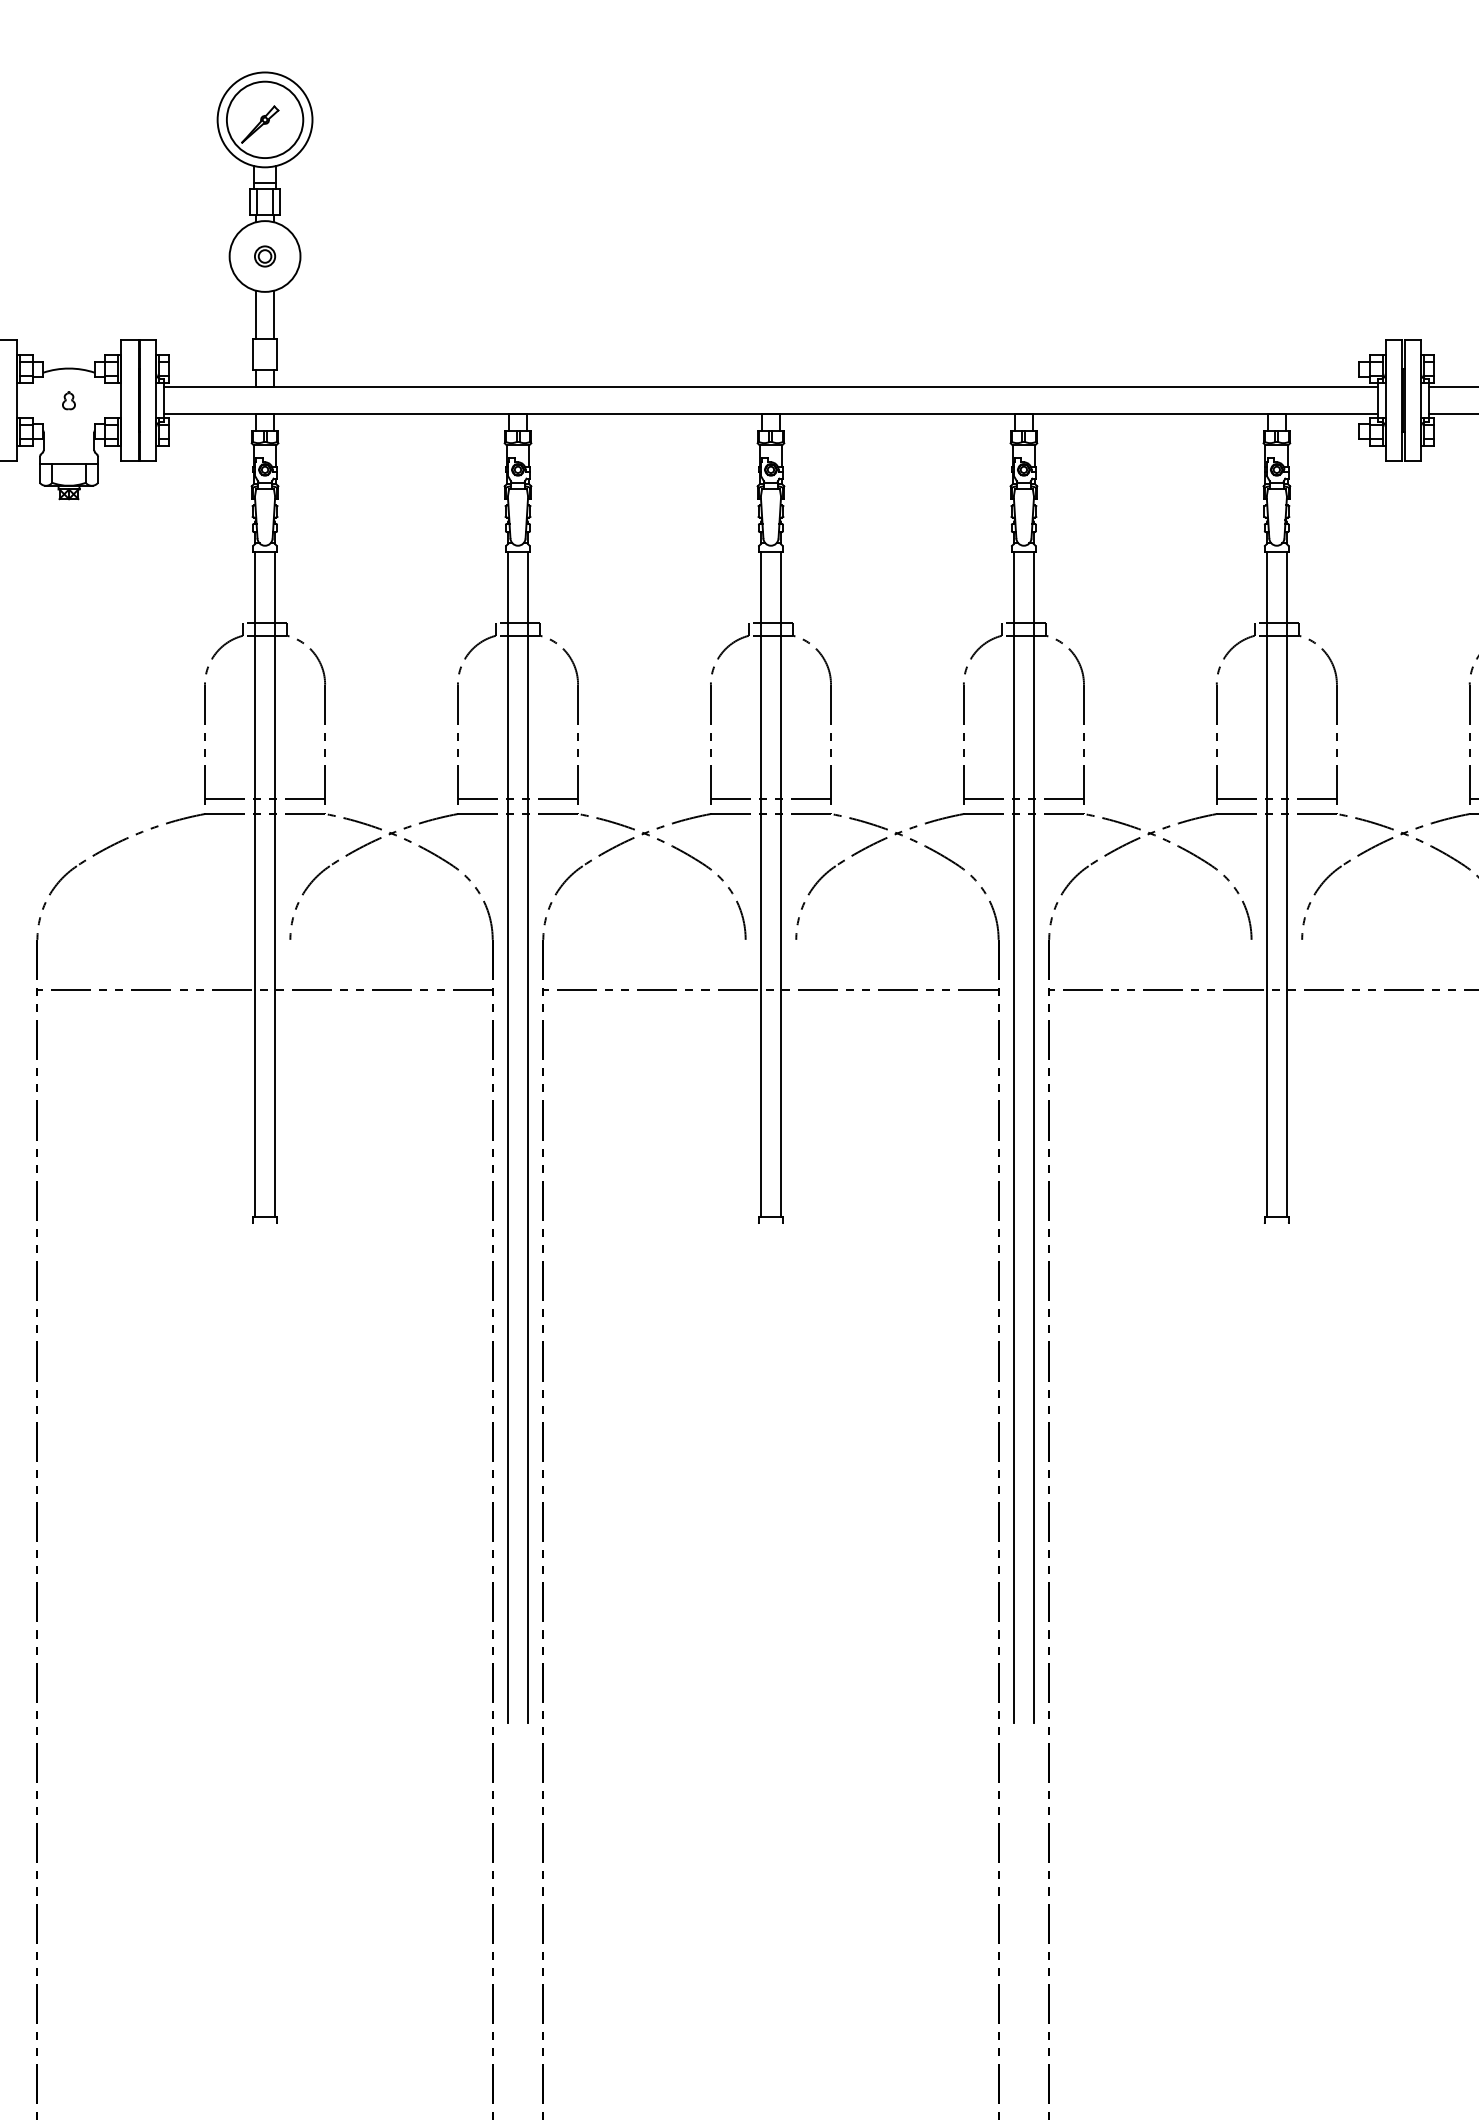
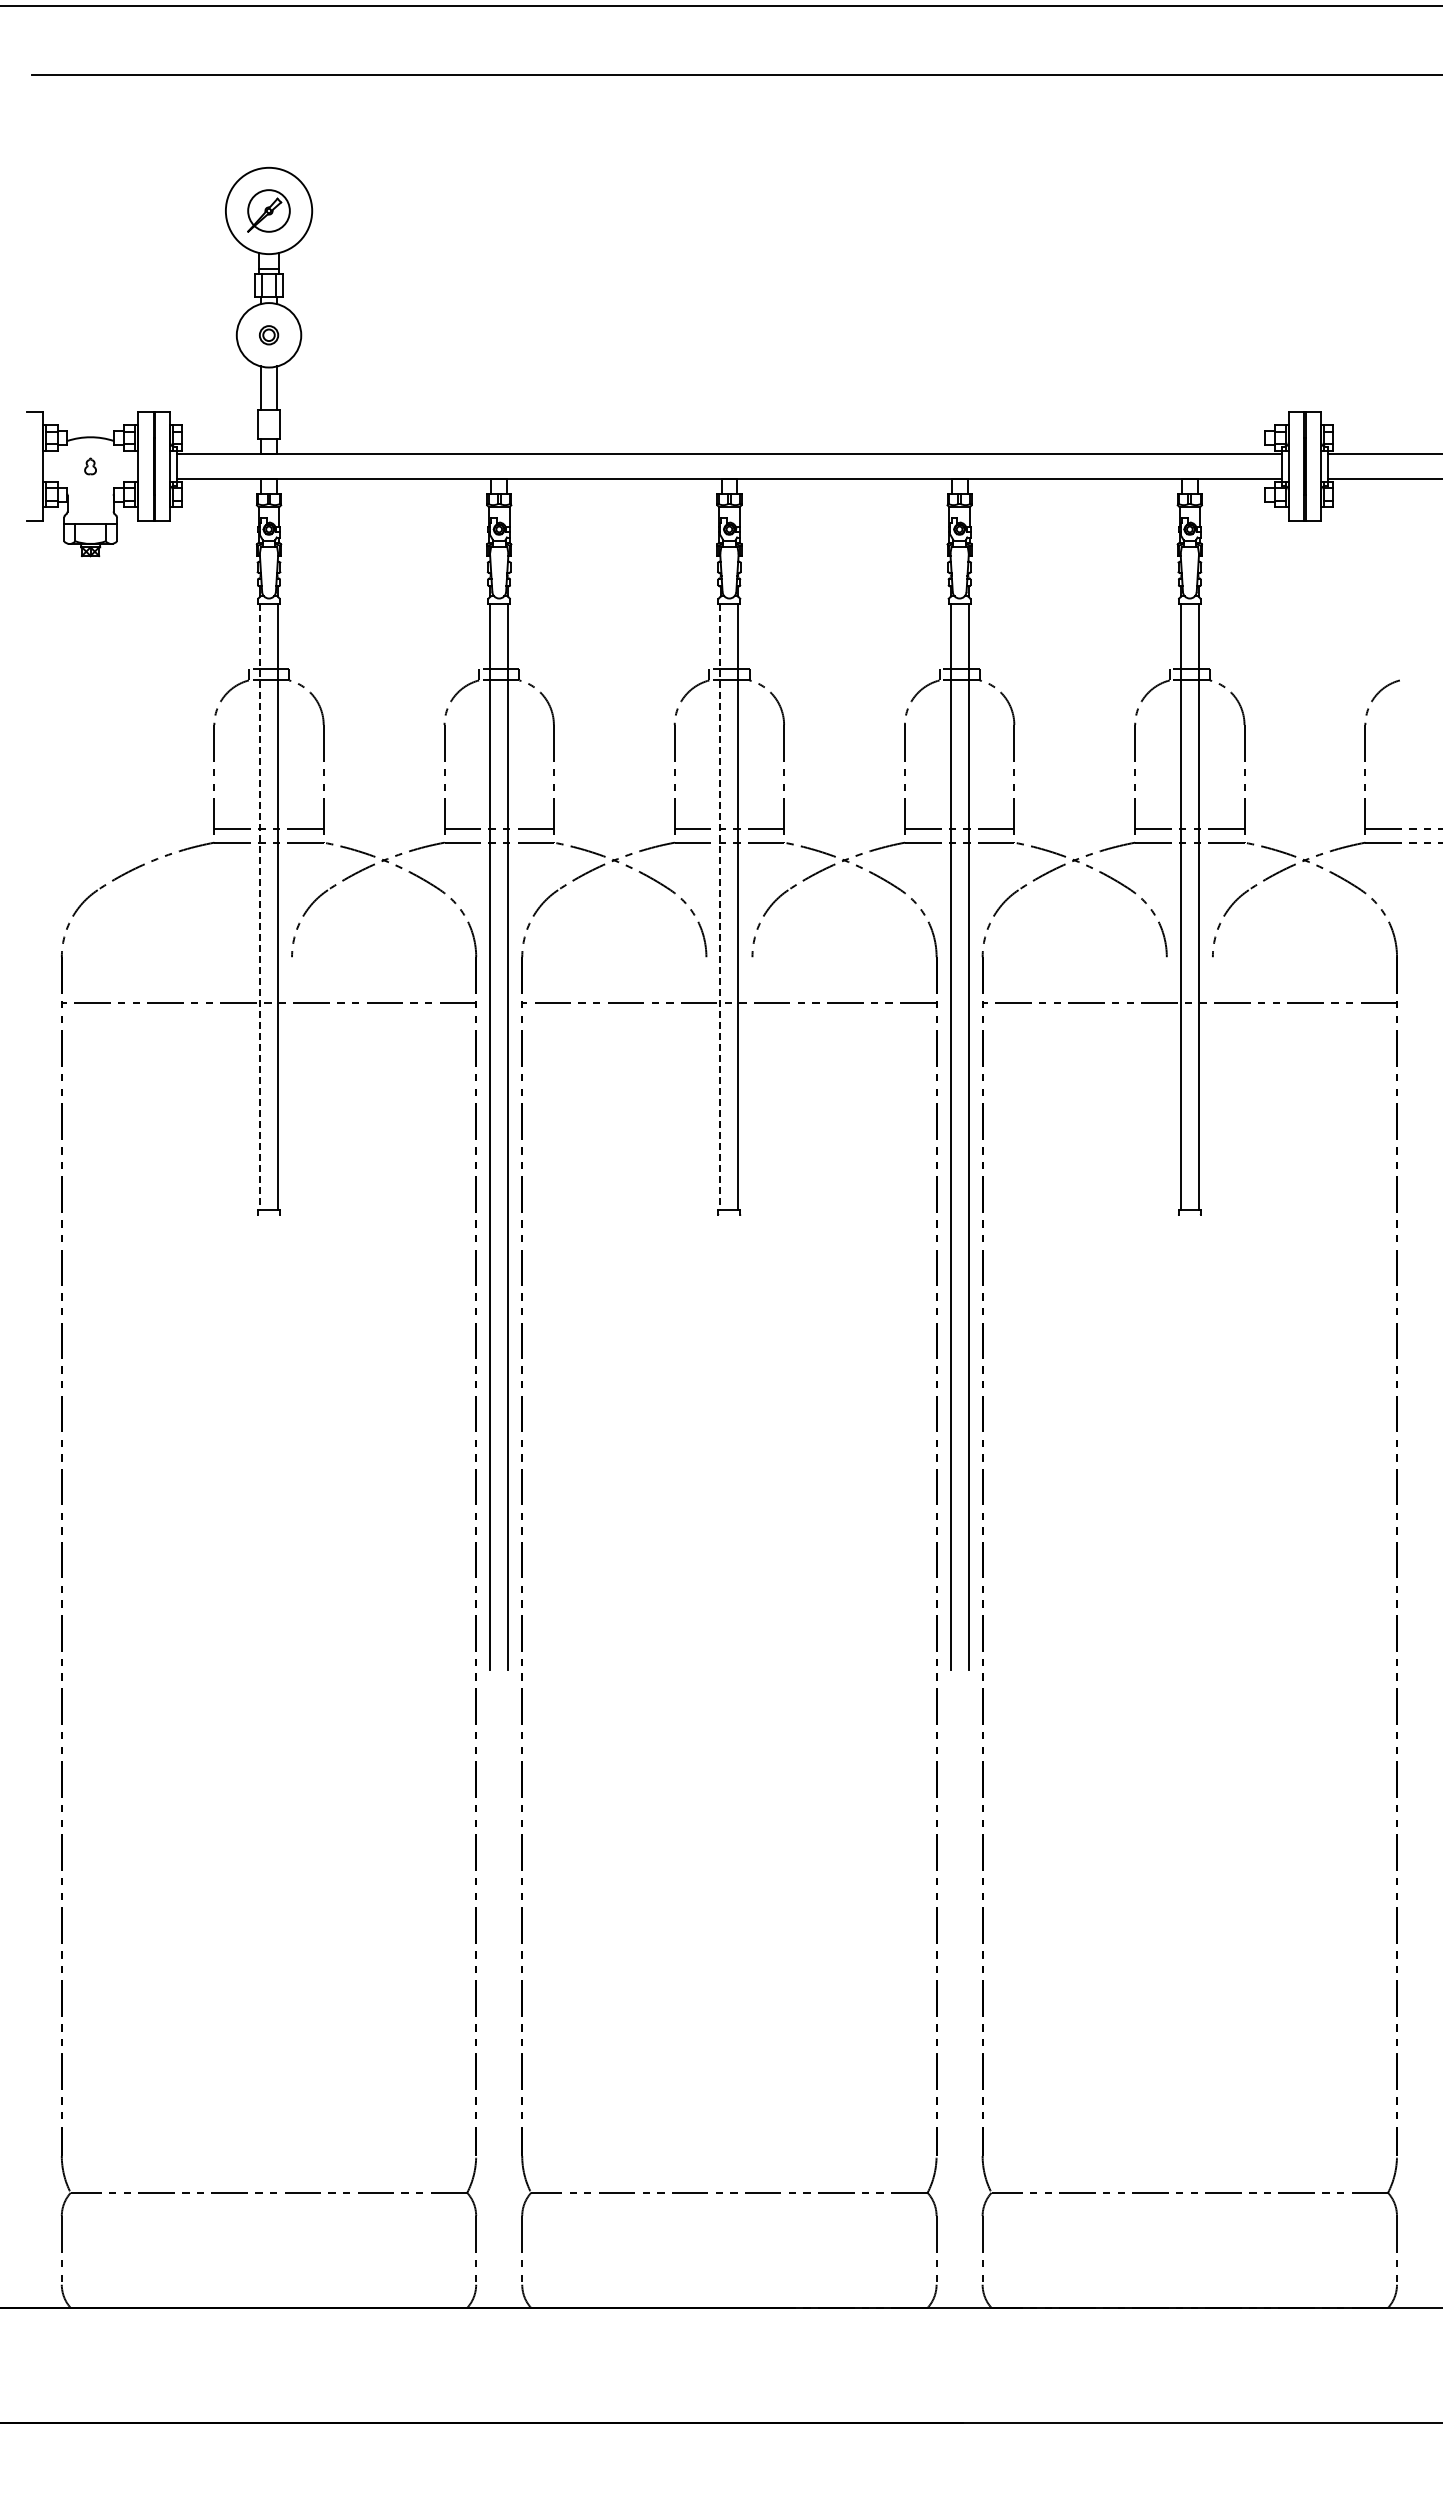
circle: (264, 119) -> (268, 210), size x0.6
line: (255, 885) -> (260, 907), solid -> dashed
line: (761, 885) -> (720, 907), solid -> dashed

